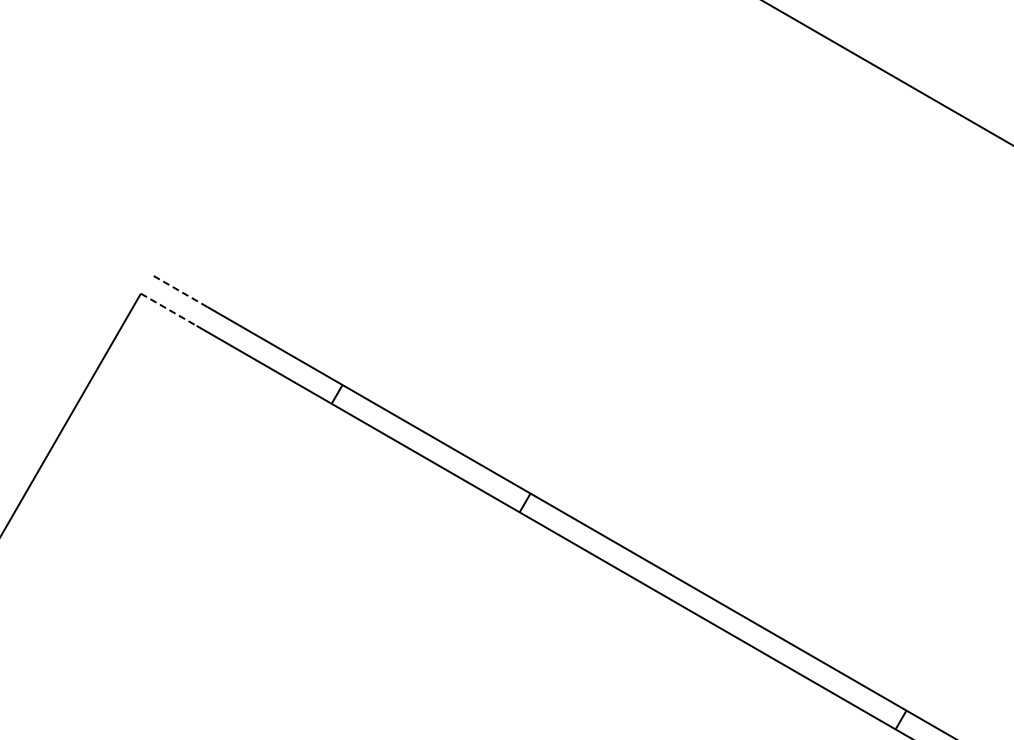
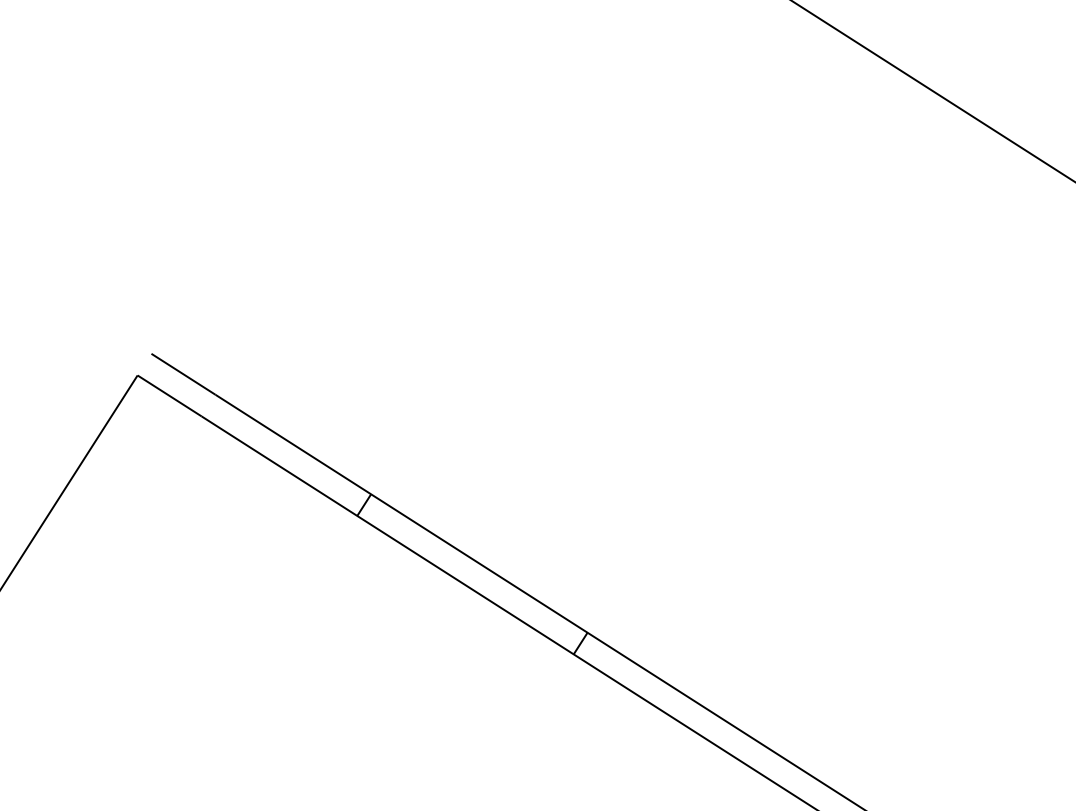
line: (179, 290) -> (183, 373), dashed -> solid
line: (169, 309) -> (170, 395), dashed -> solid

